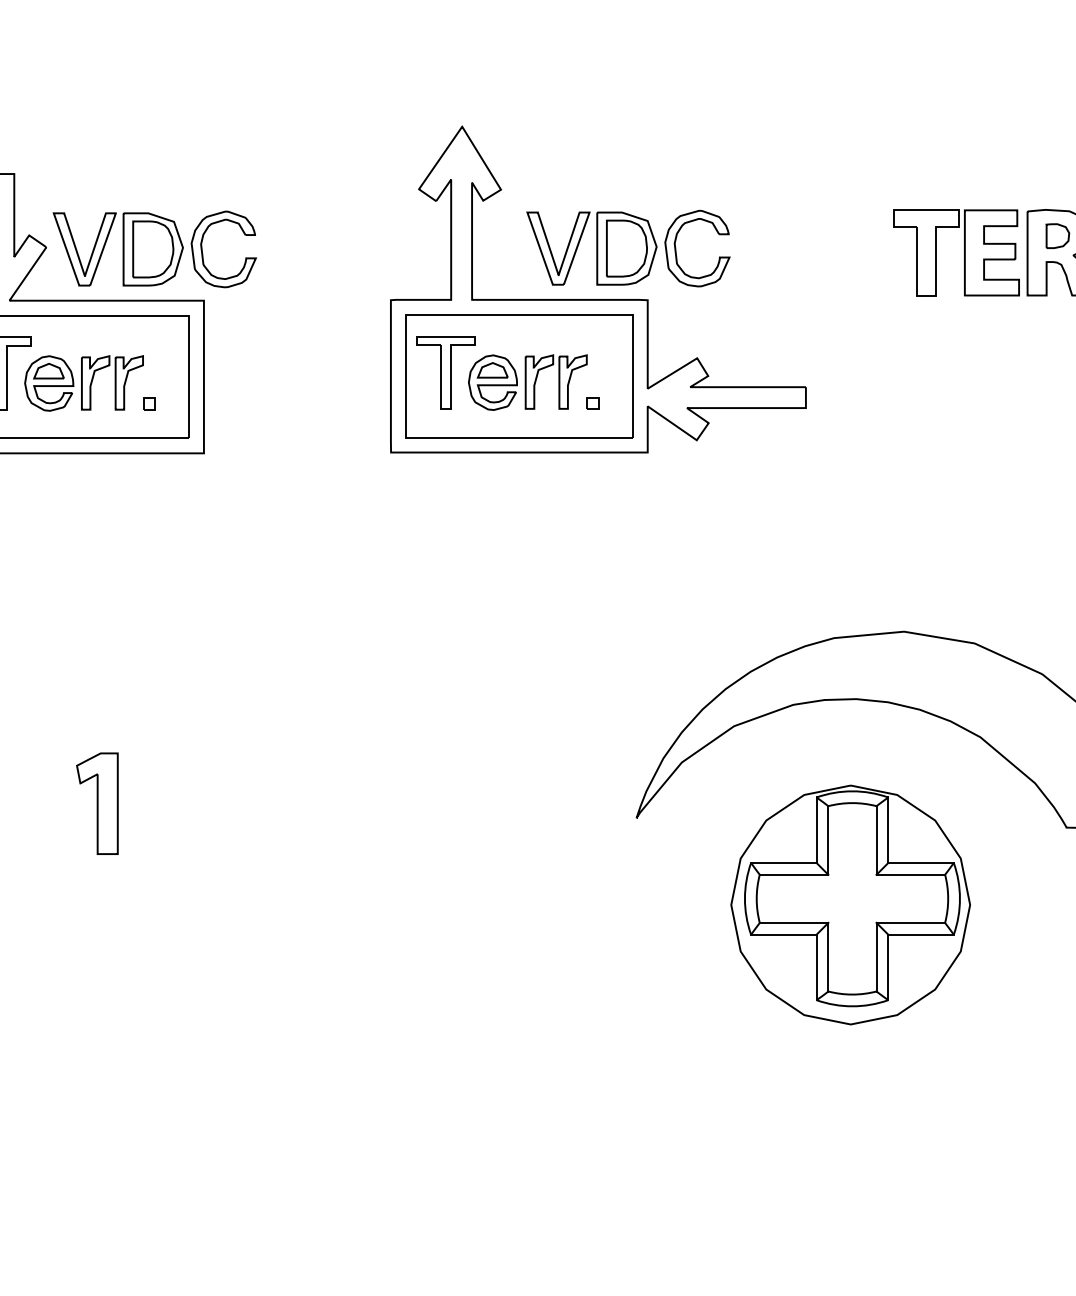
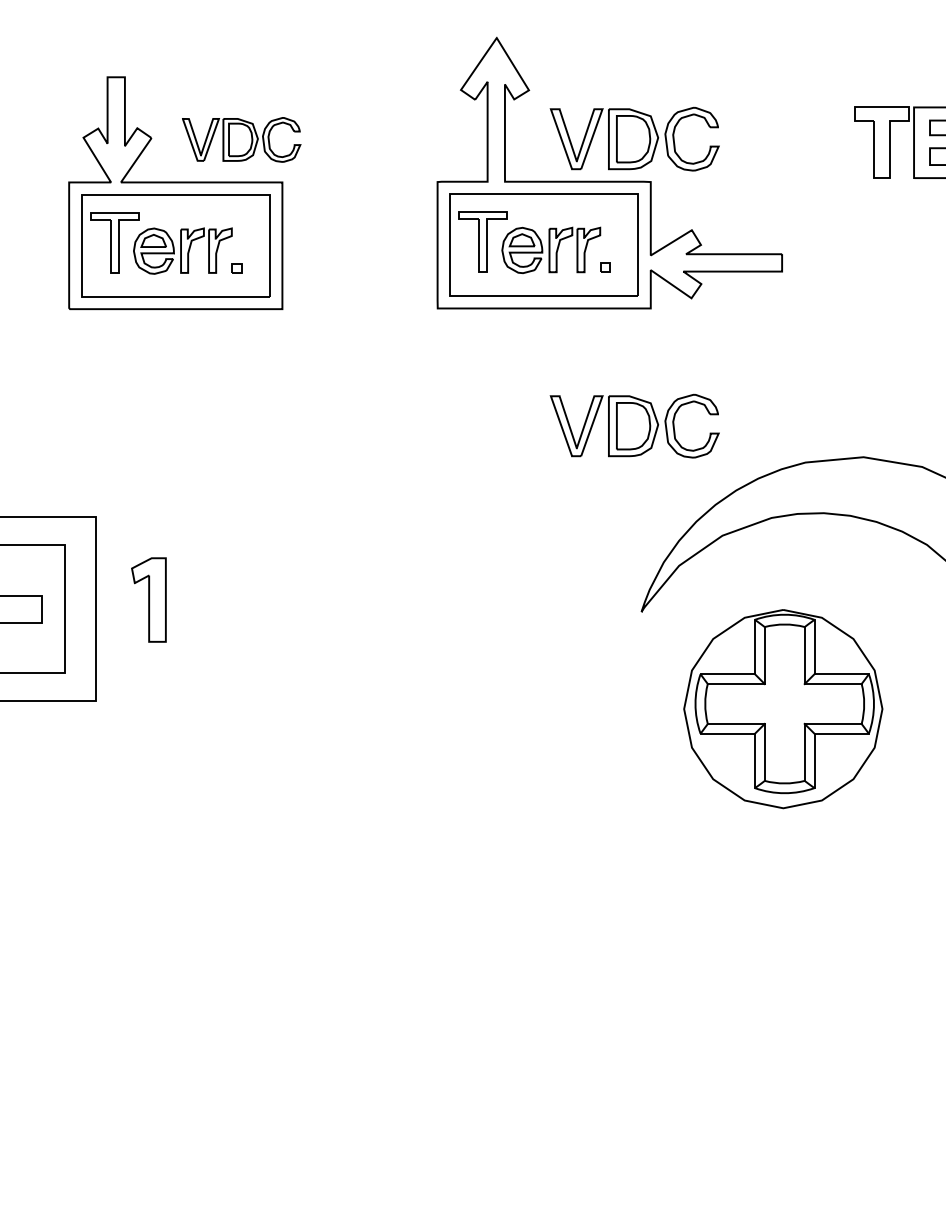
part: (154, 248) -> (241, 139), size x0.7
part: (628, 593) -> (634, 425), added
part: (96, 803) -> (148, 599), moved
part: (850, 905) -> (783, 709), moved

